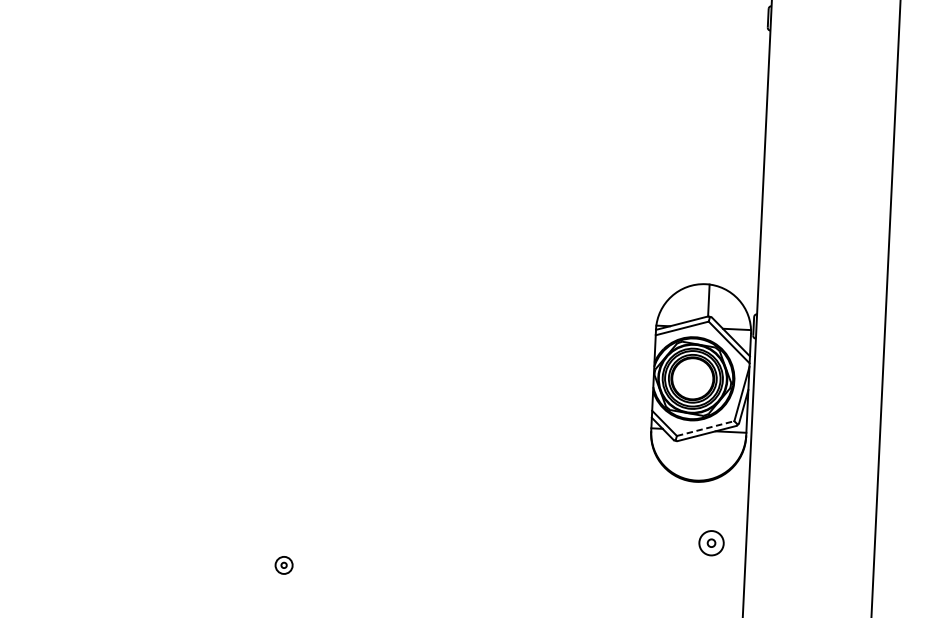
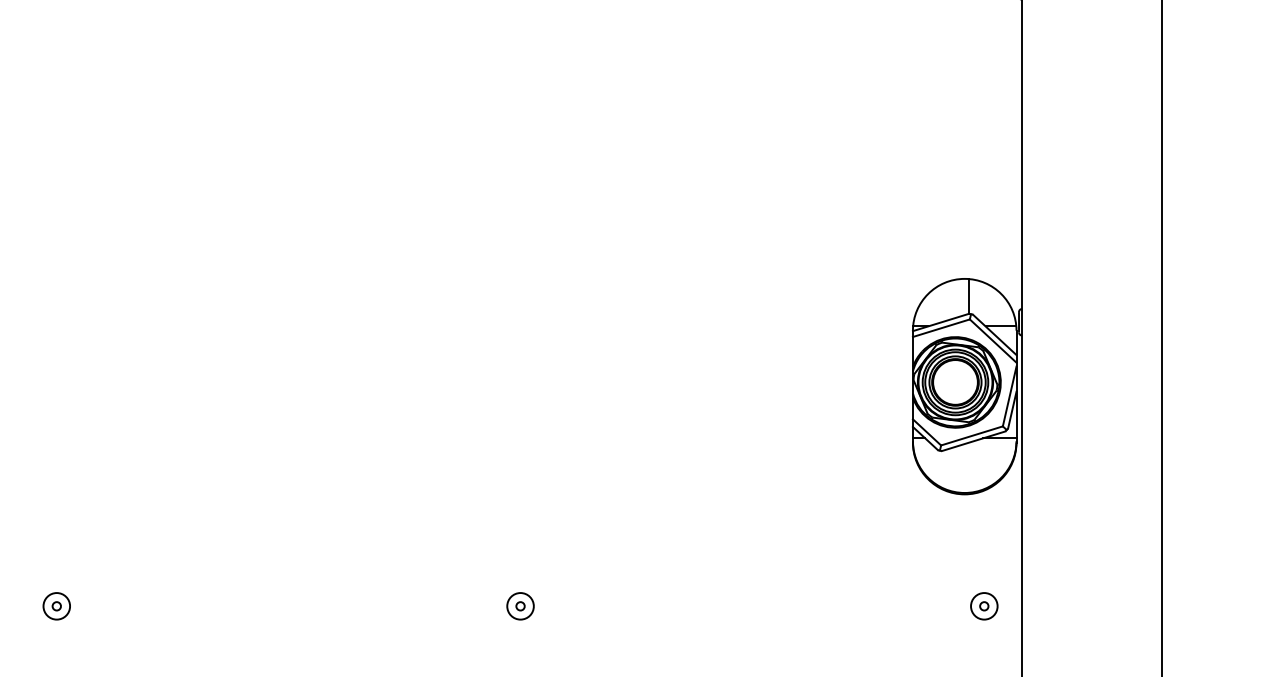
line: (706, 428) -> (972, 435), dashed -> solid
part: (711, 543) -> (984, 606), moved
part: (284, 565) -> (520, 606), size x1.43

